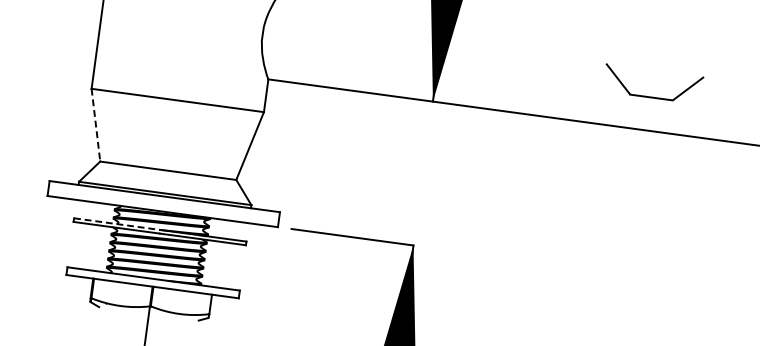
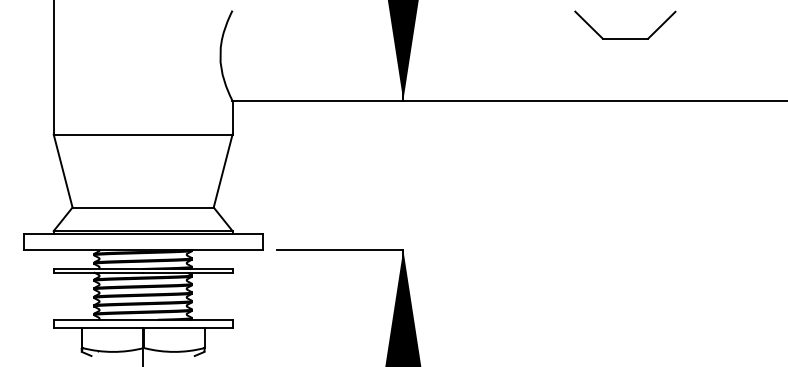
part: (651, 96) -> (625, 38), moved
line: (96, 125) -> (63, 171), dashed -> solid
line: (117, 223) -> (98, 268), dashed -> solid

